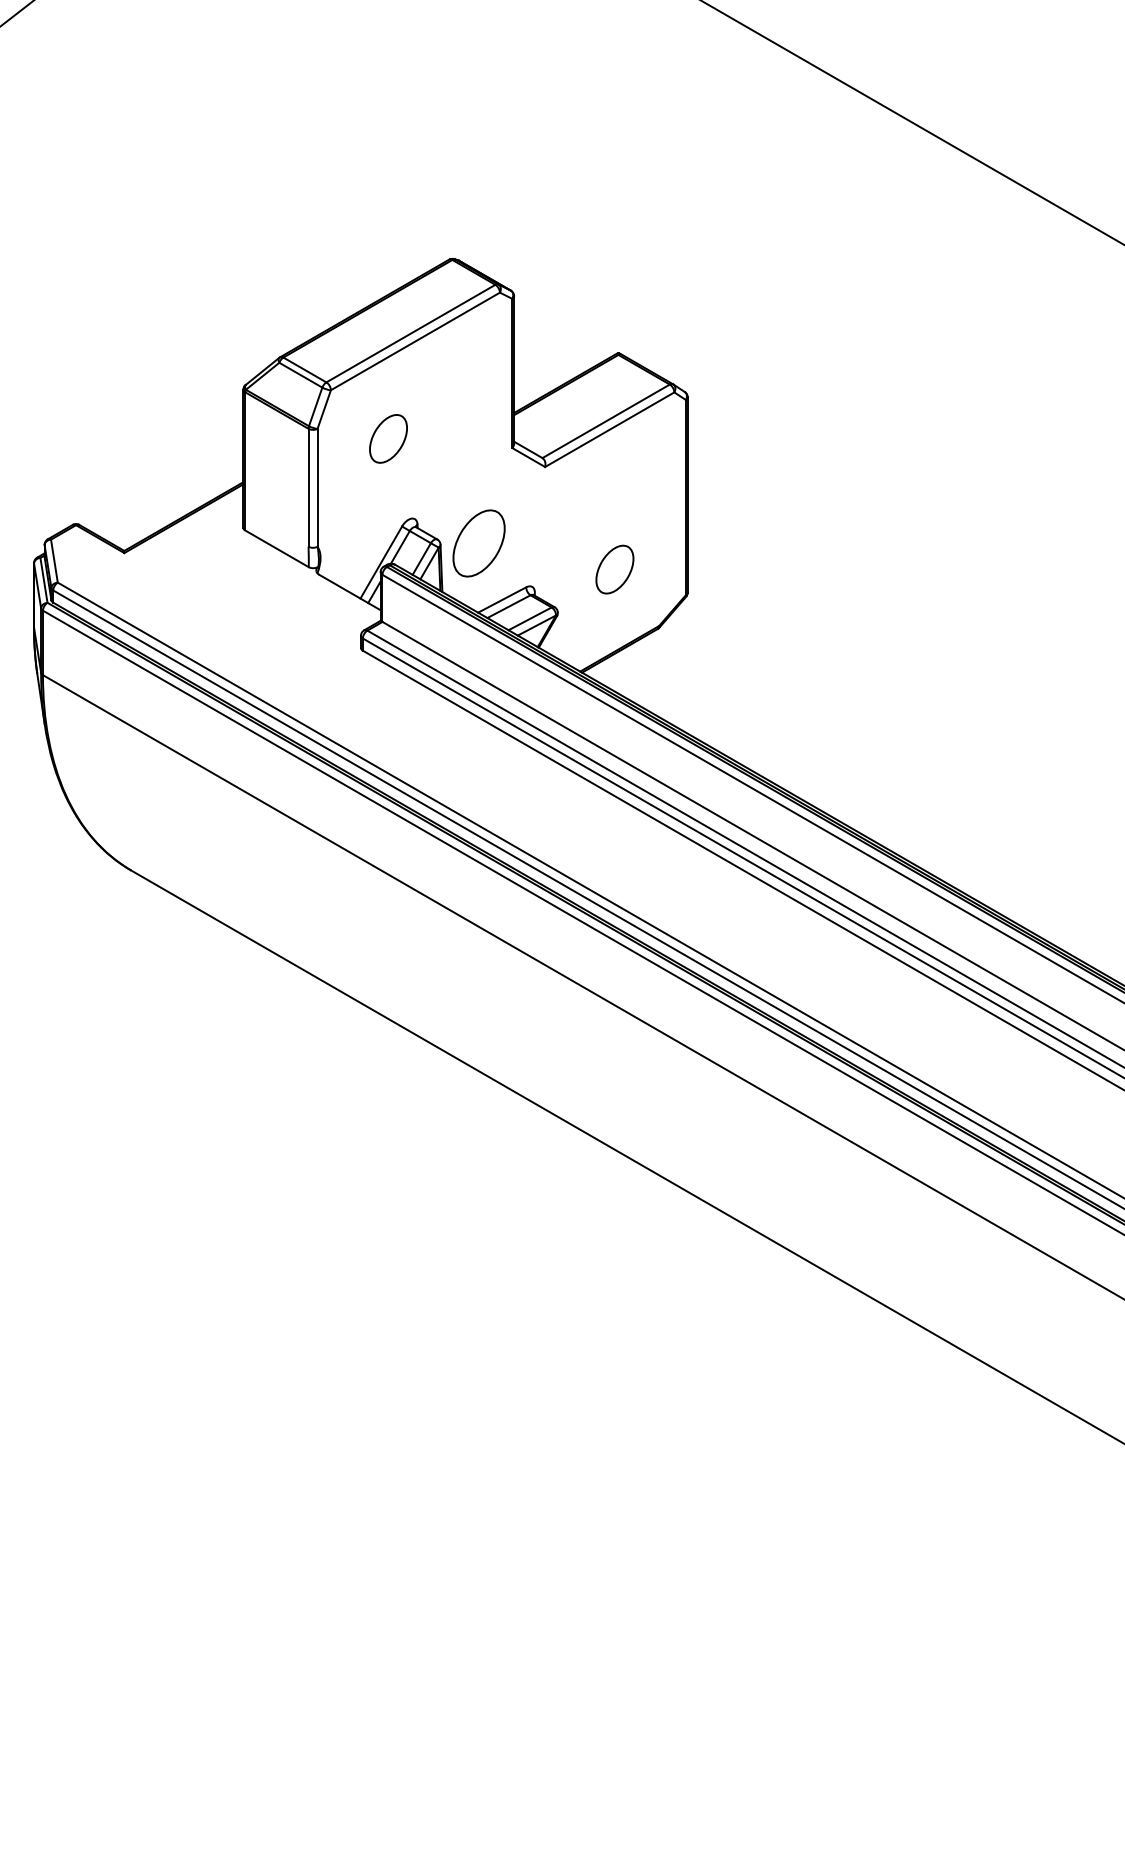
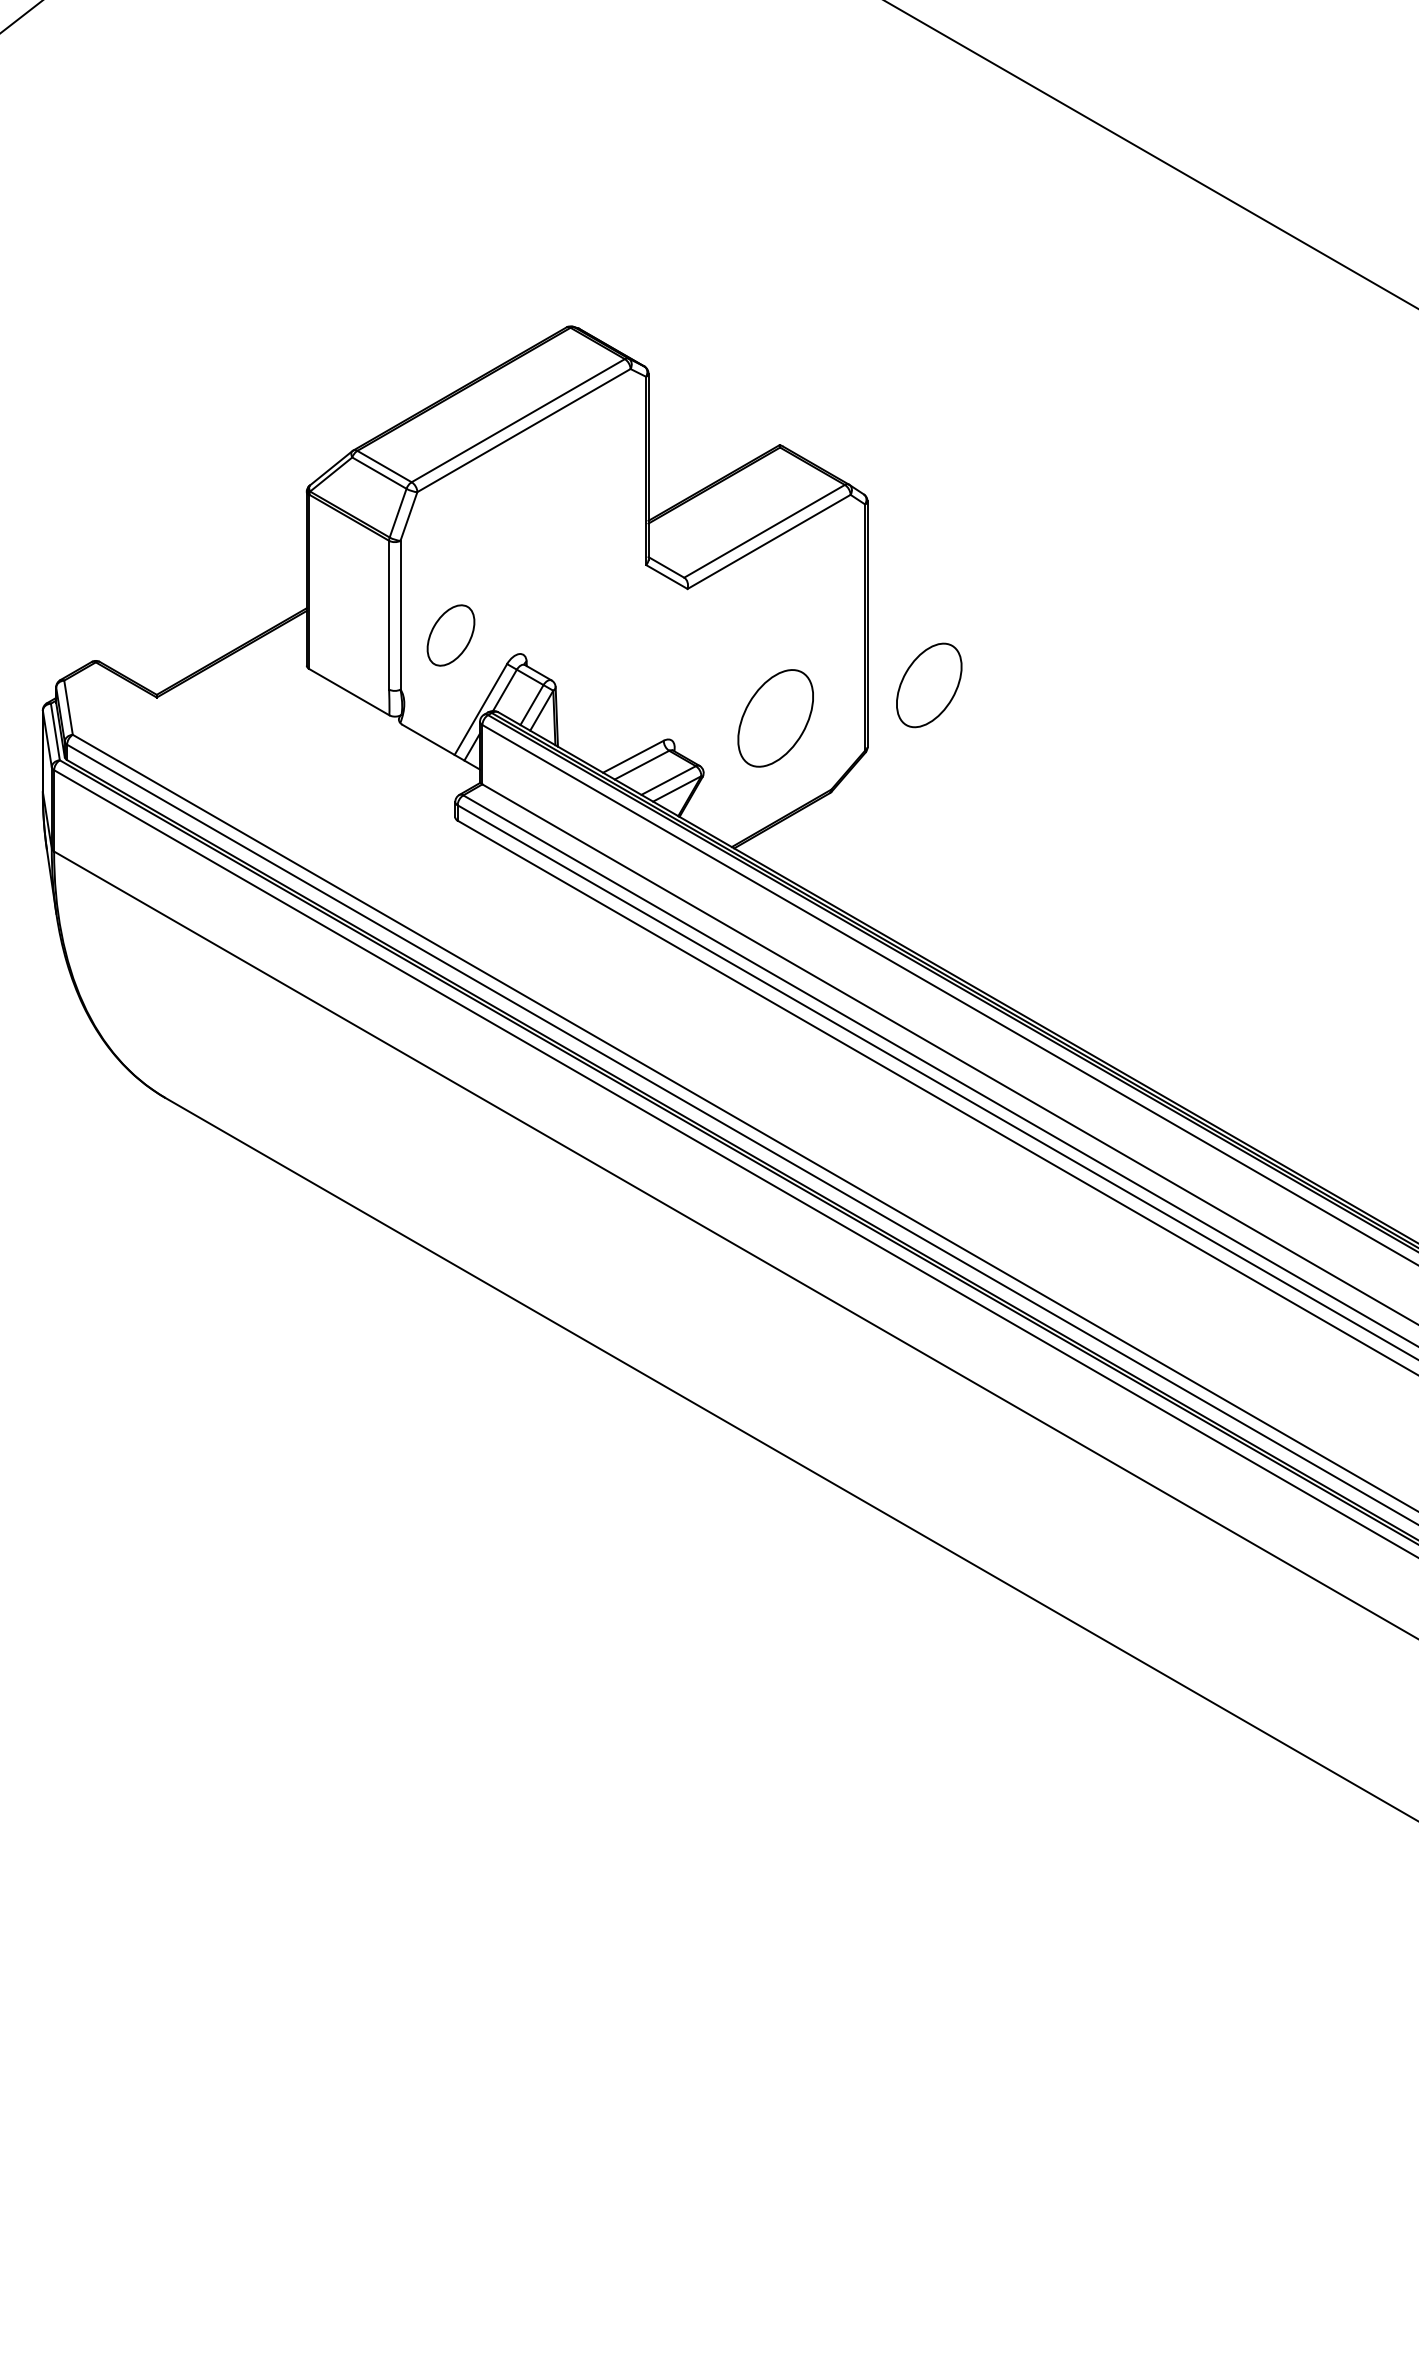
part: (388, 438) -> (450, 635), moved
part: (479, 543) -> (929, 685), moved
part: (614, 569) -> (775, 718), size x1.6

